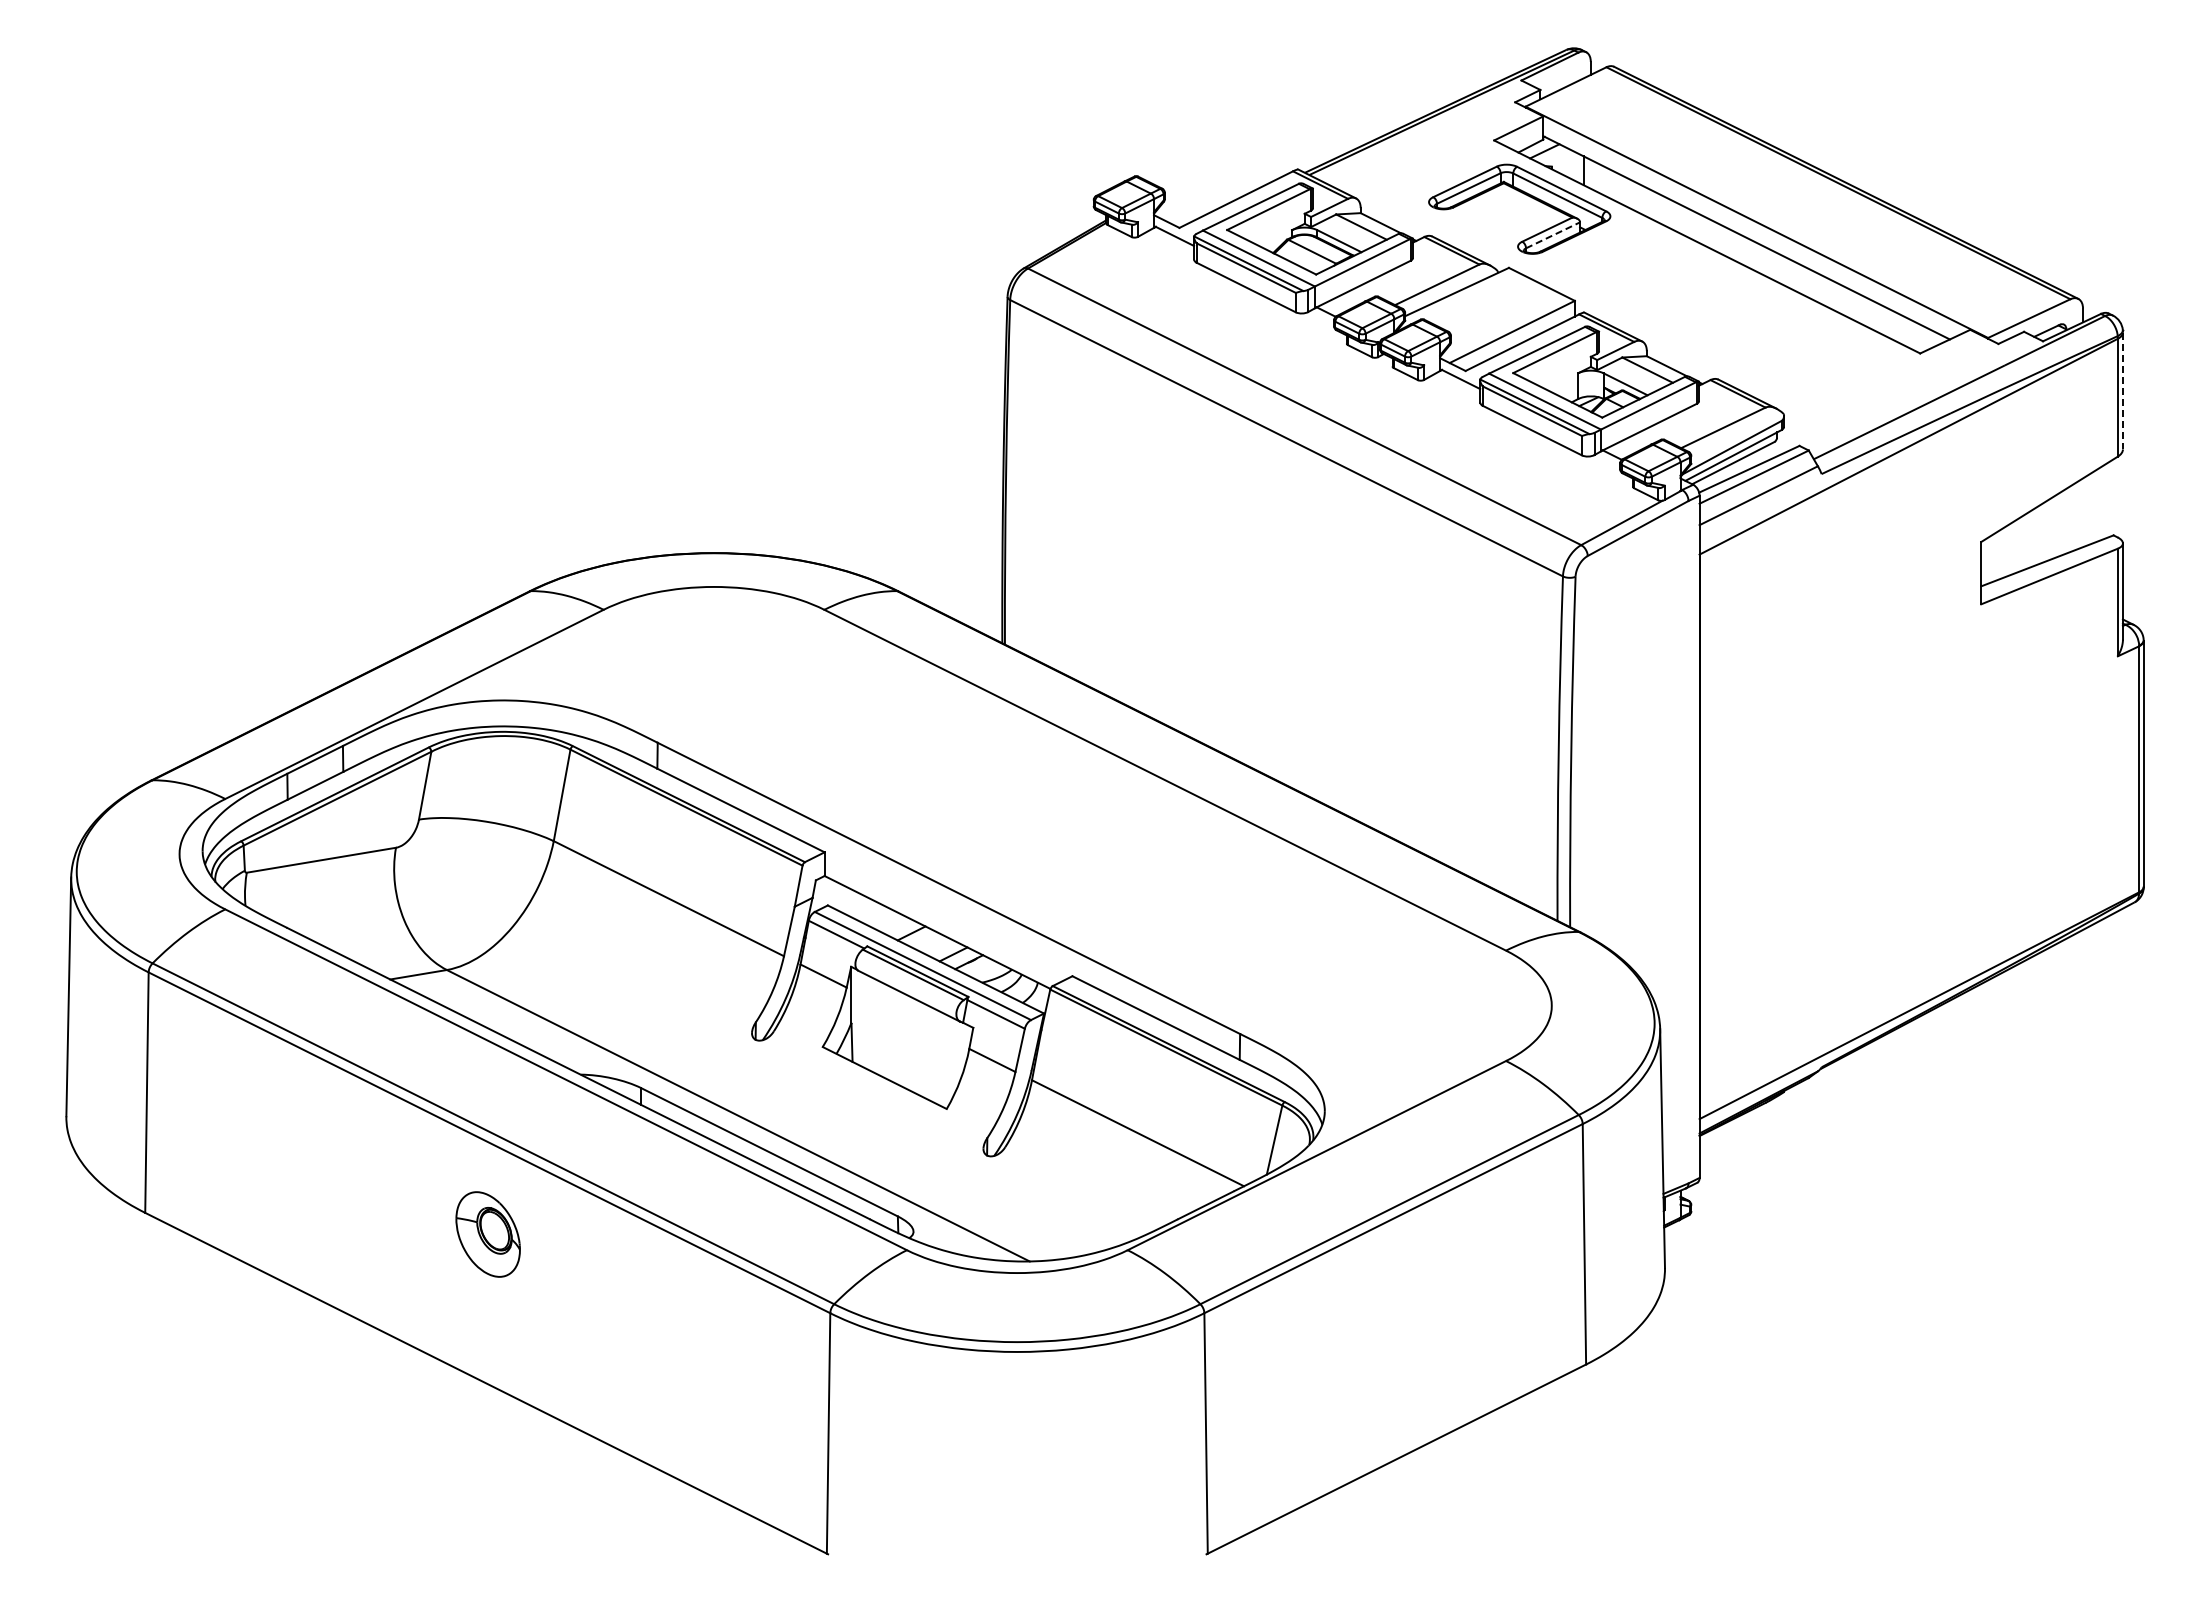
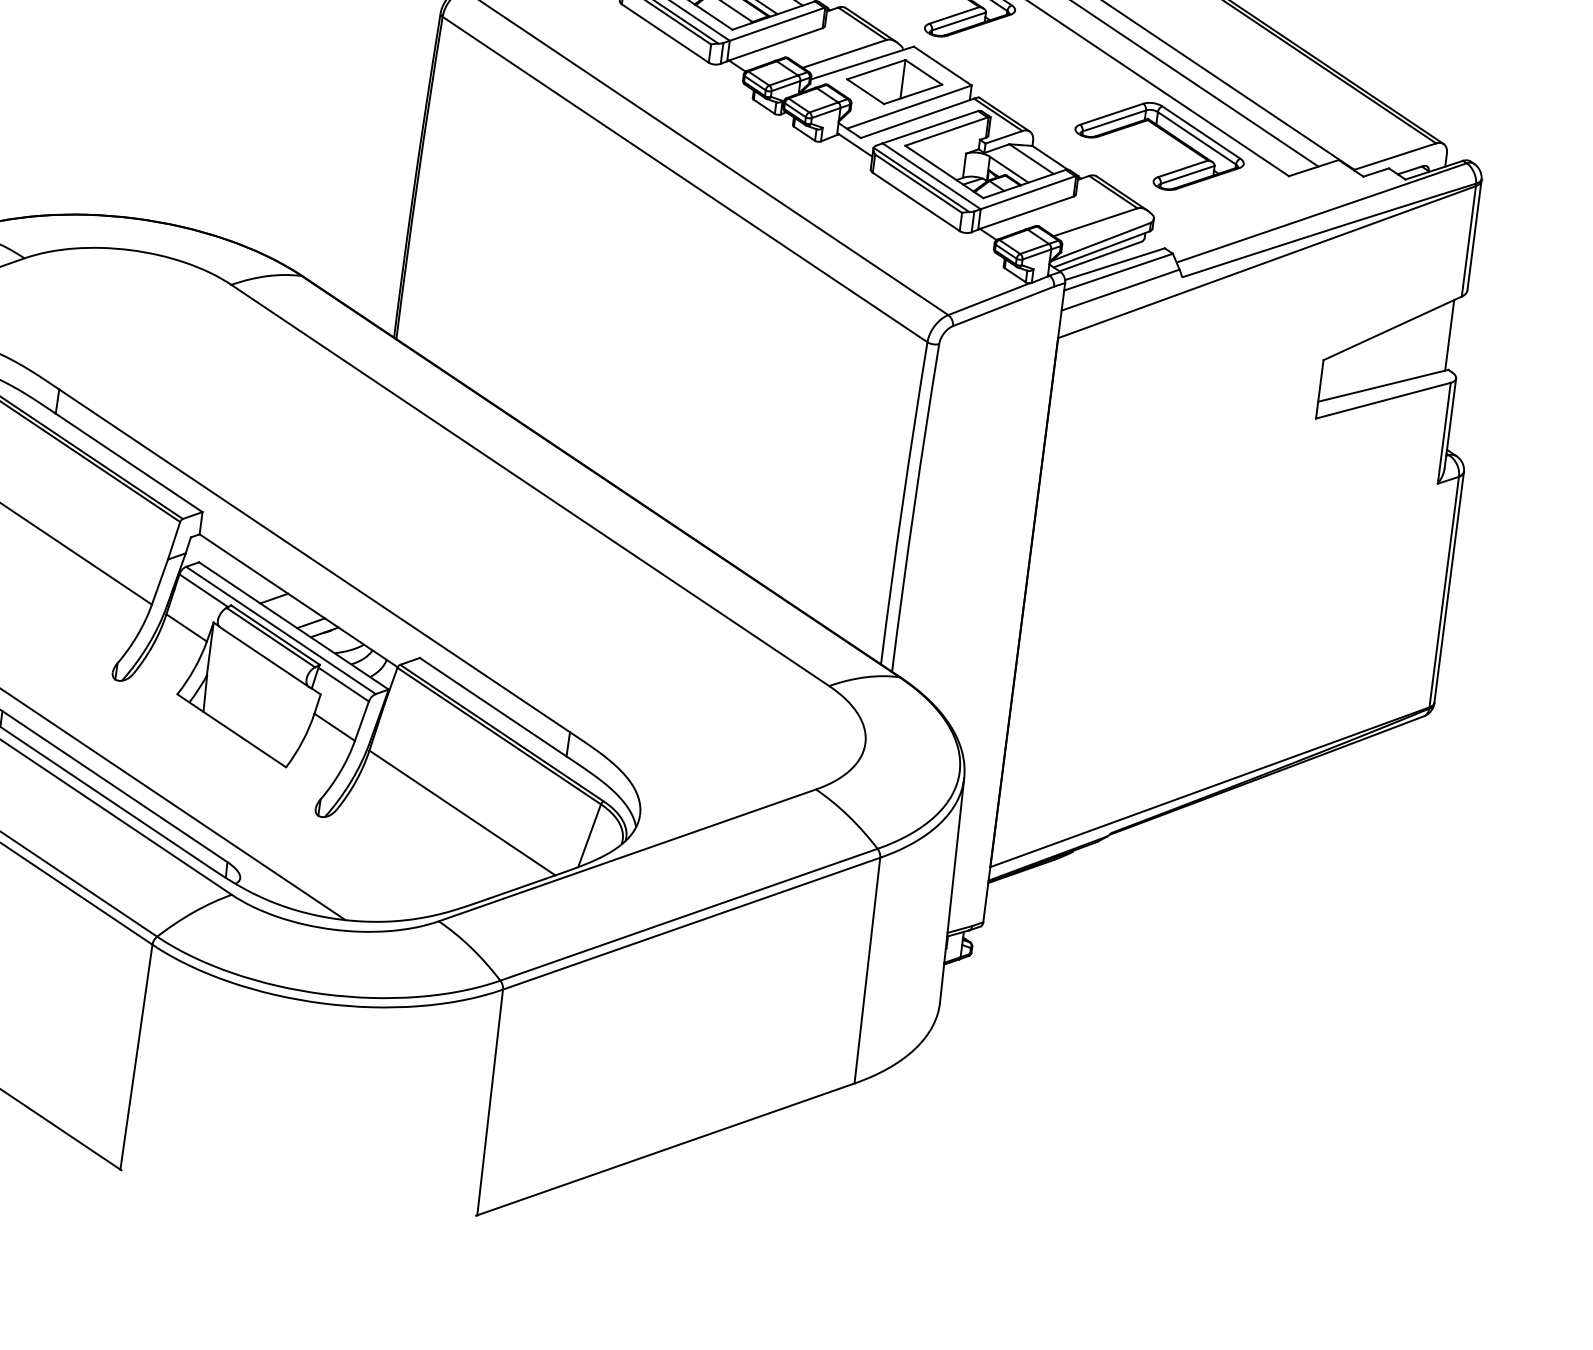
line: (1553, 235) -> (959, 21), dashed -> solid
part: (1493, 307) -> (894, 81), added
part: (1785, 325) -> (1166, 133), added
line: (2122, 391) -> (1473, 236), dashed -> solid
line: (2110, 498) -> (1449, 334), added

